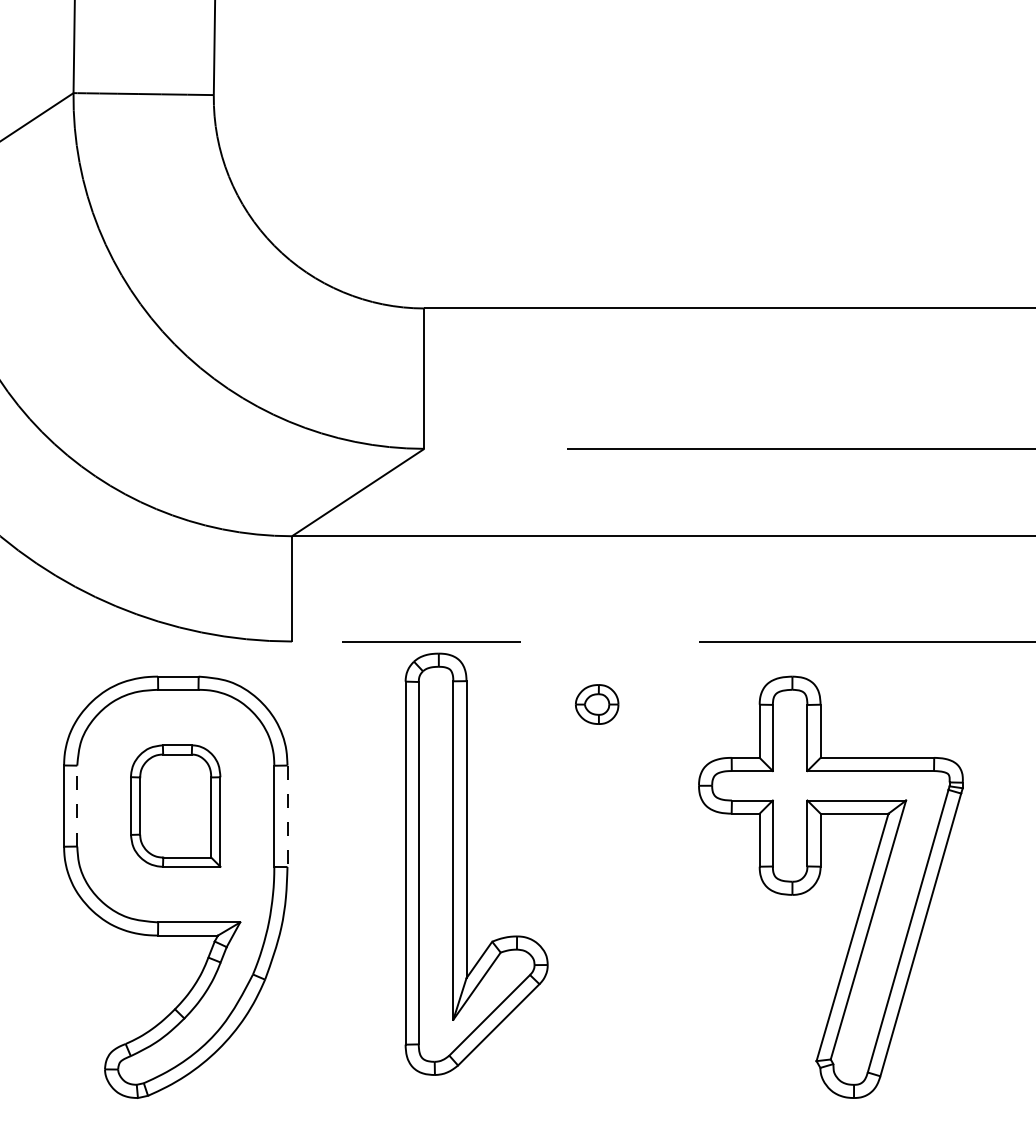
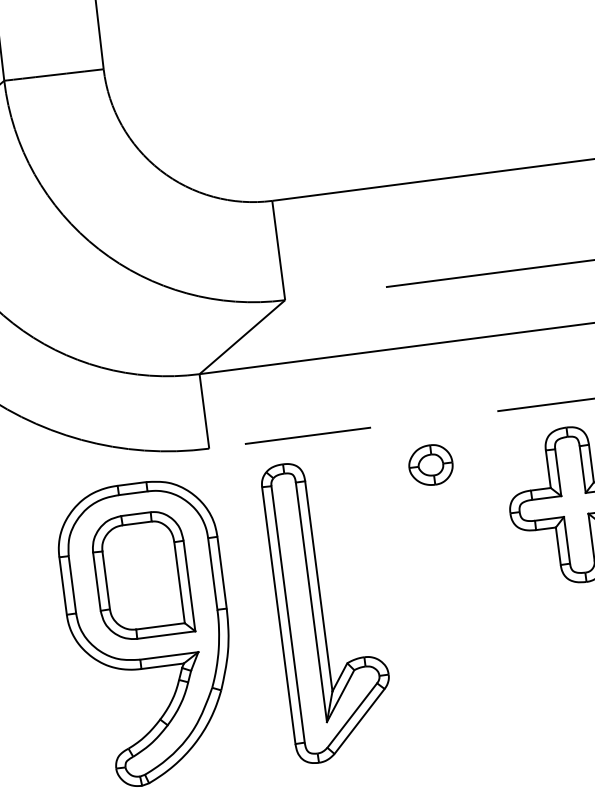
part: (596, 704) -> (430, 465), size x1.43
line: (77, 805) -> (72, 584), dashed -> solid
part: (175, 805) -> (141, 575), size x1.43
line: (287, 816) -> (222, 572), dashed -> solid
part: (467, 863) -> (322, 610), moved

